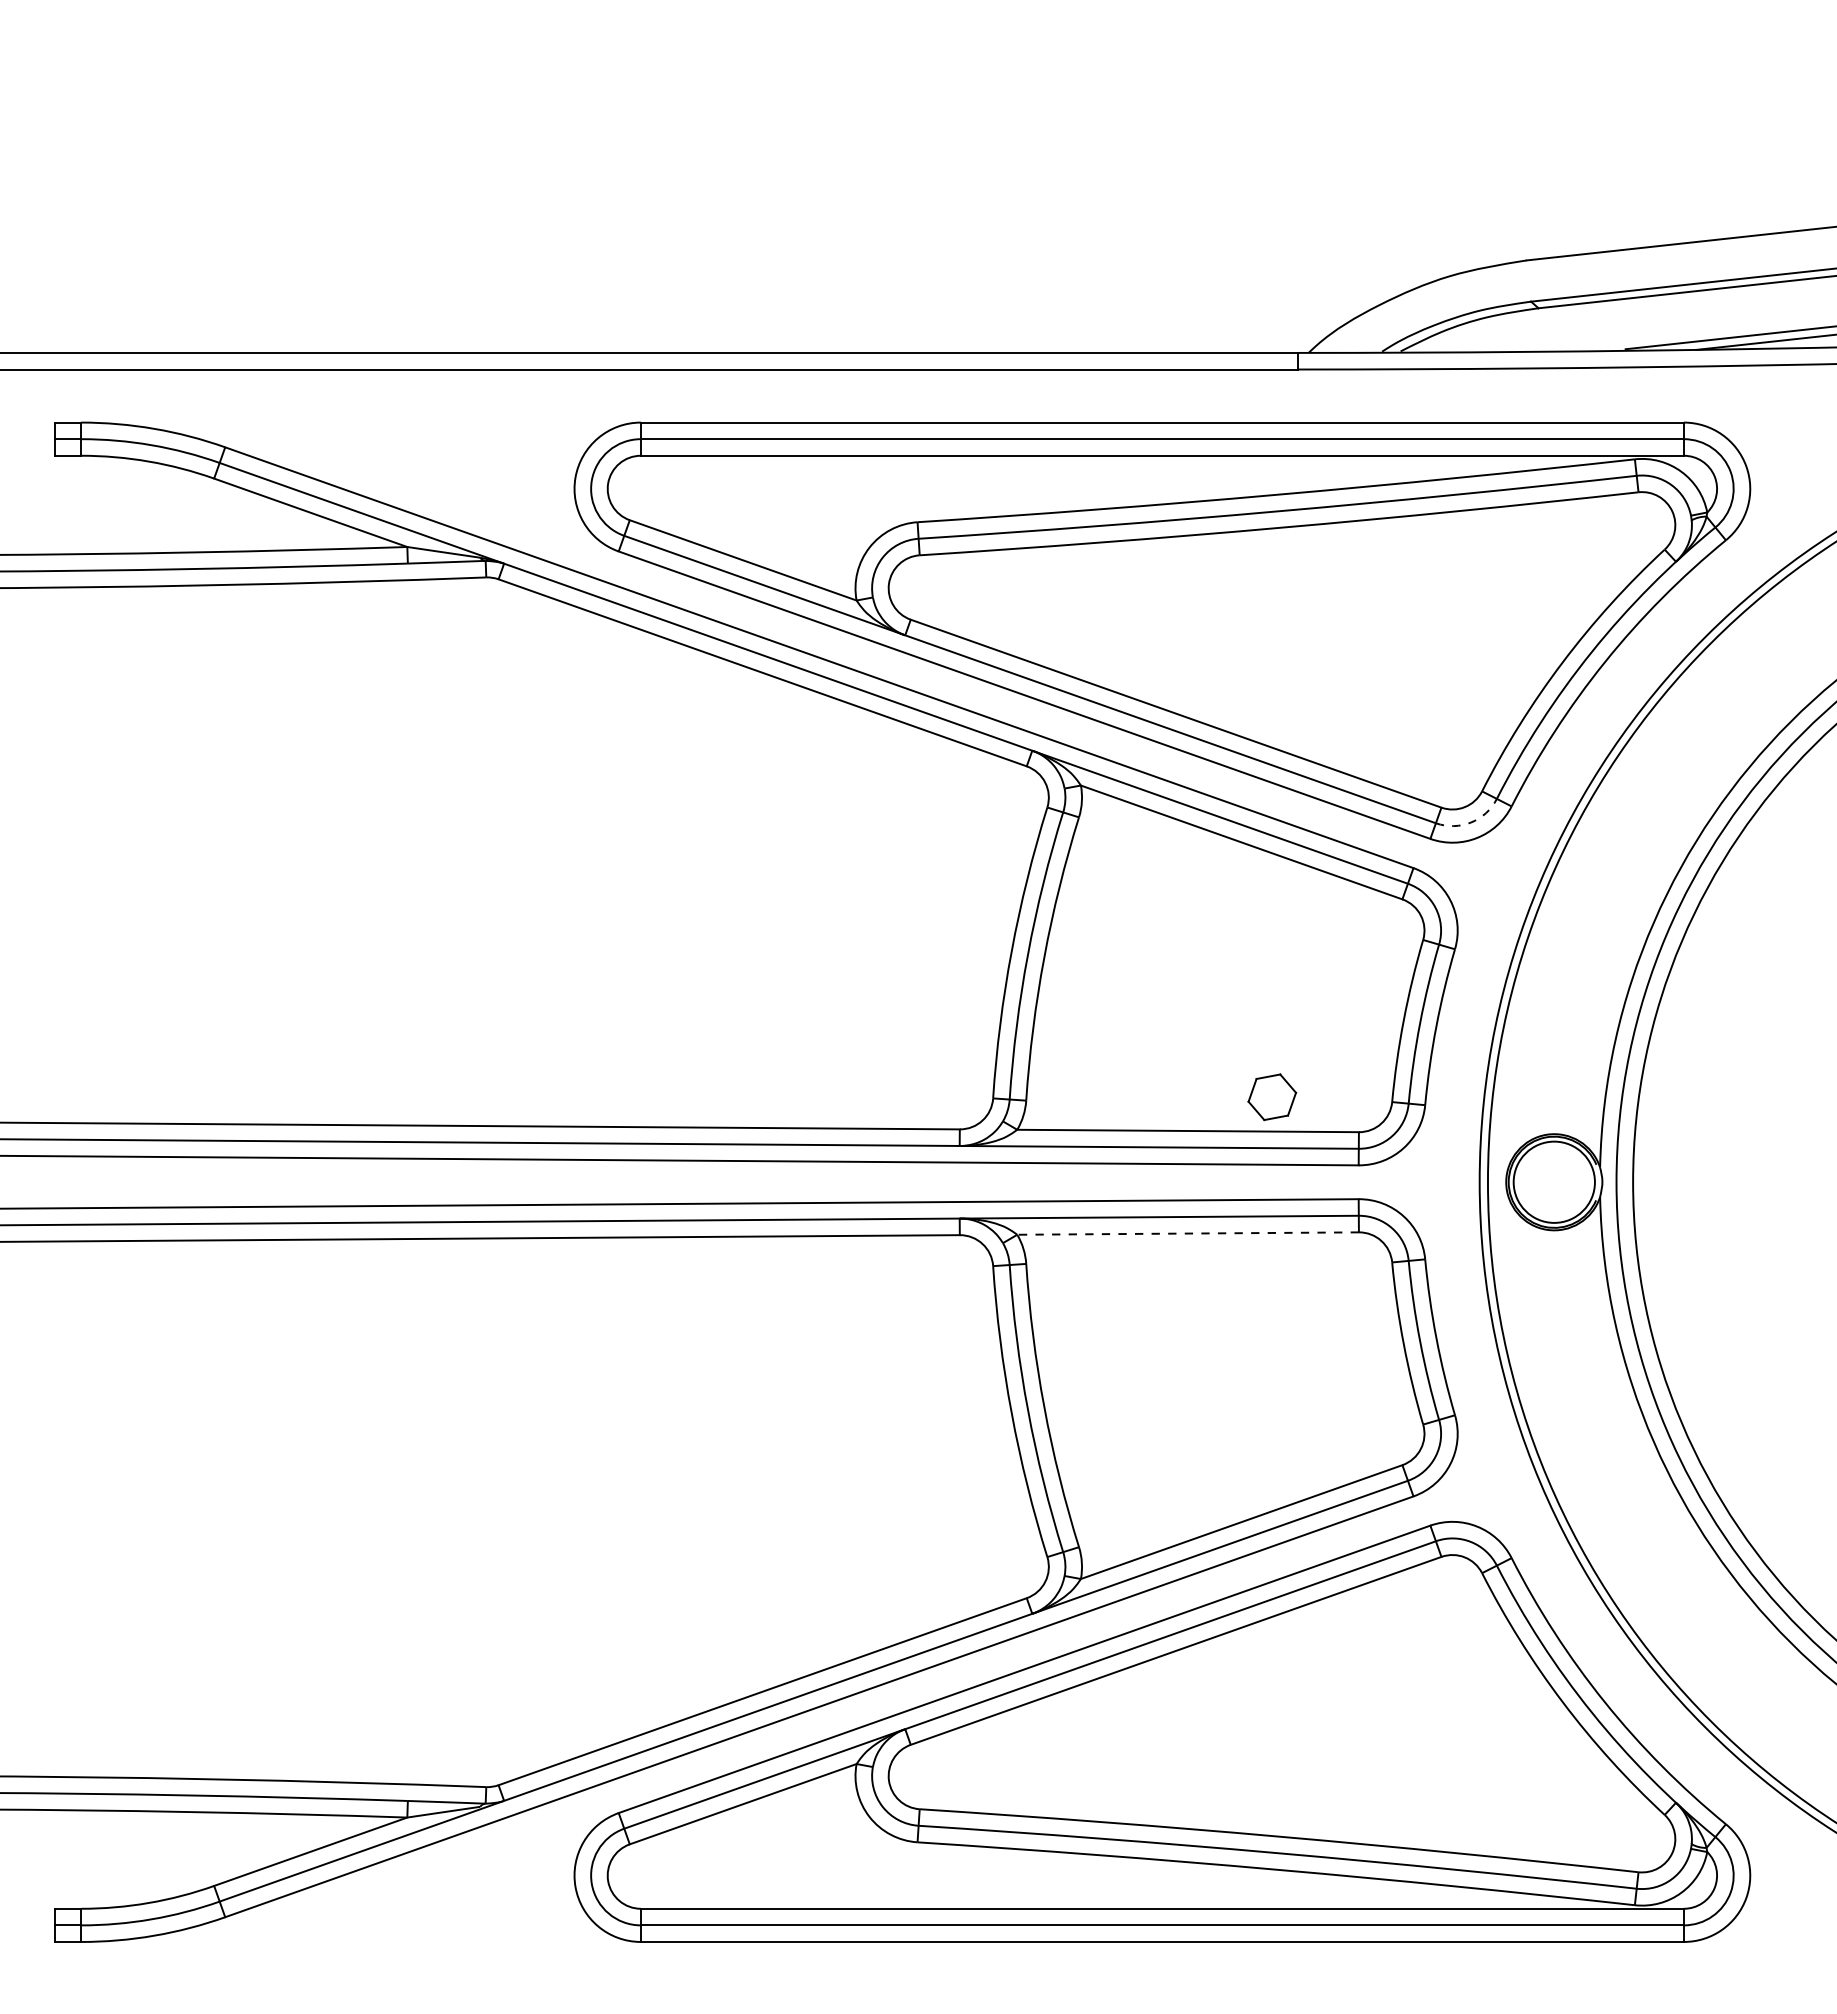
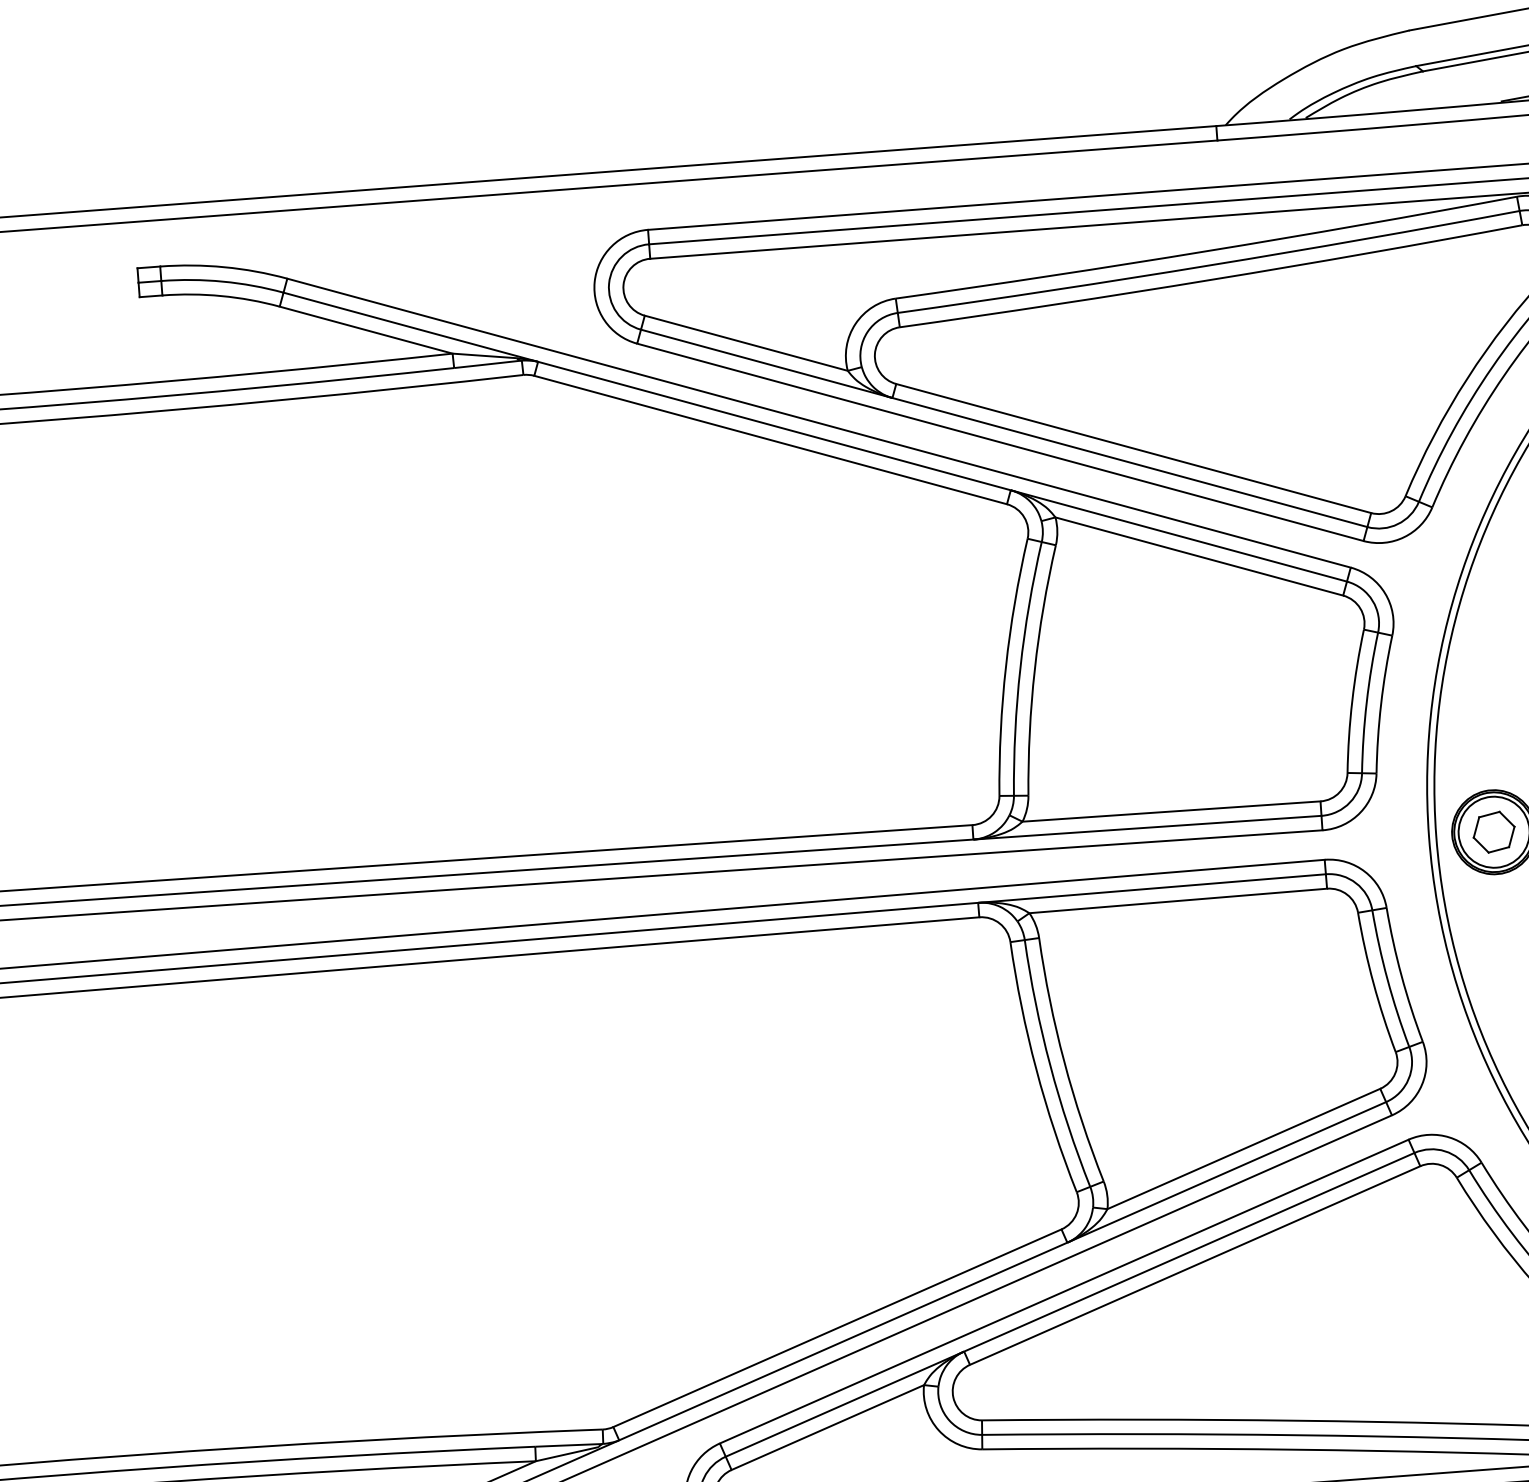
arc: (1470, 822) -> (1397, 524), dashed -> solid
part: (1272, 1097) -> (1494, 832), moved
line: (1188, 1233) -> (1178, 900), dashed -> solid

